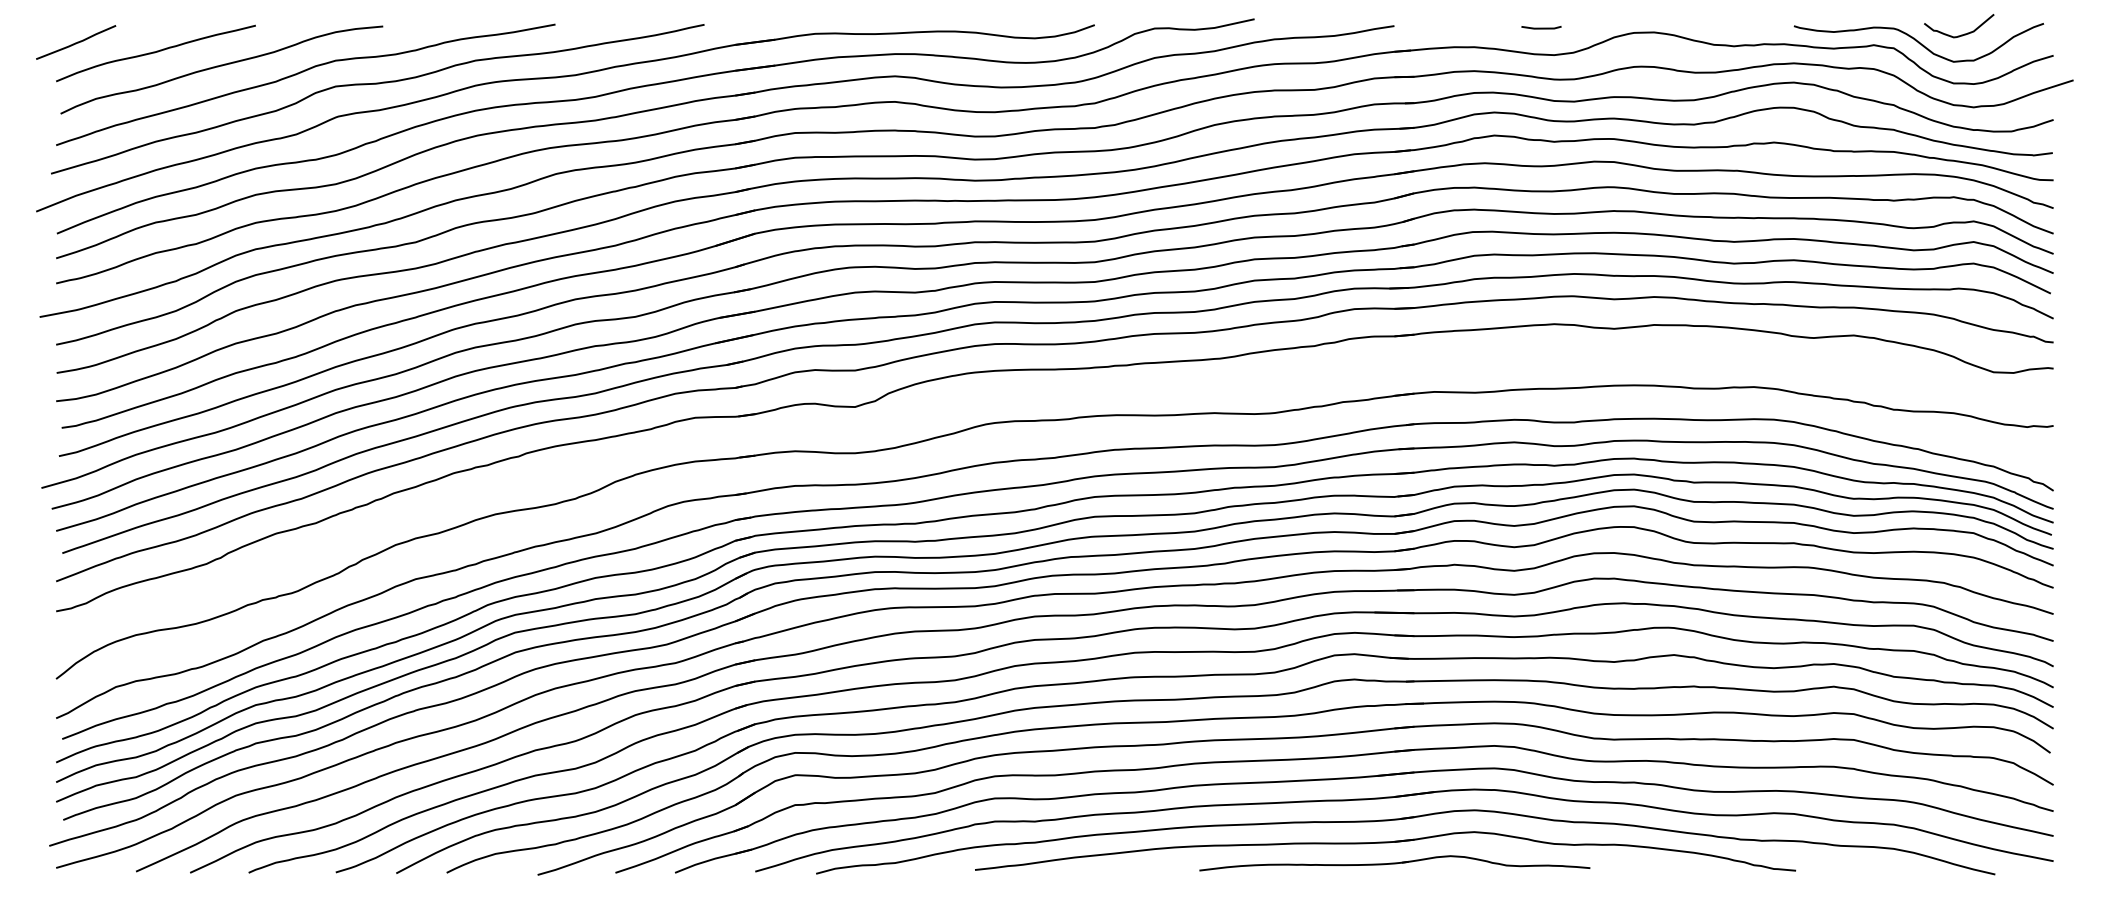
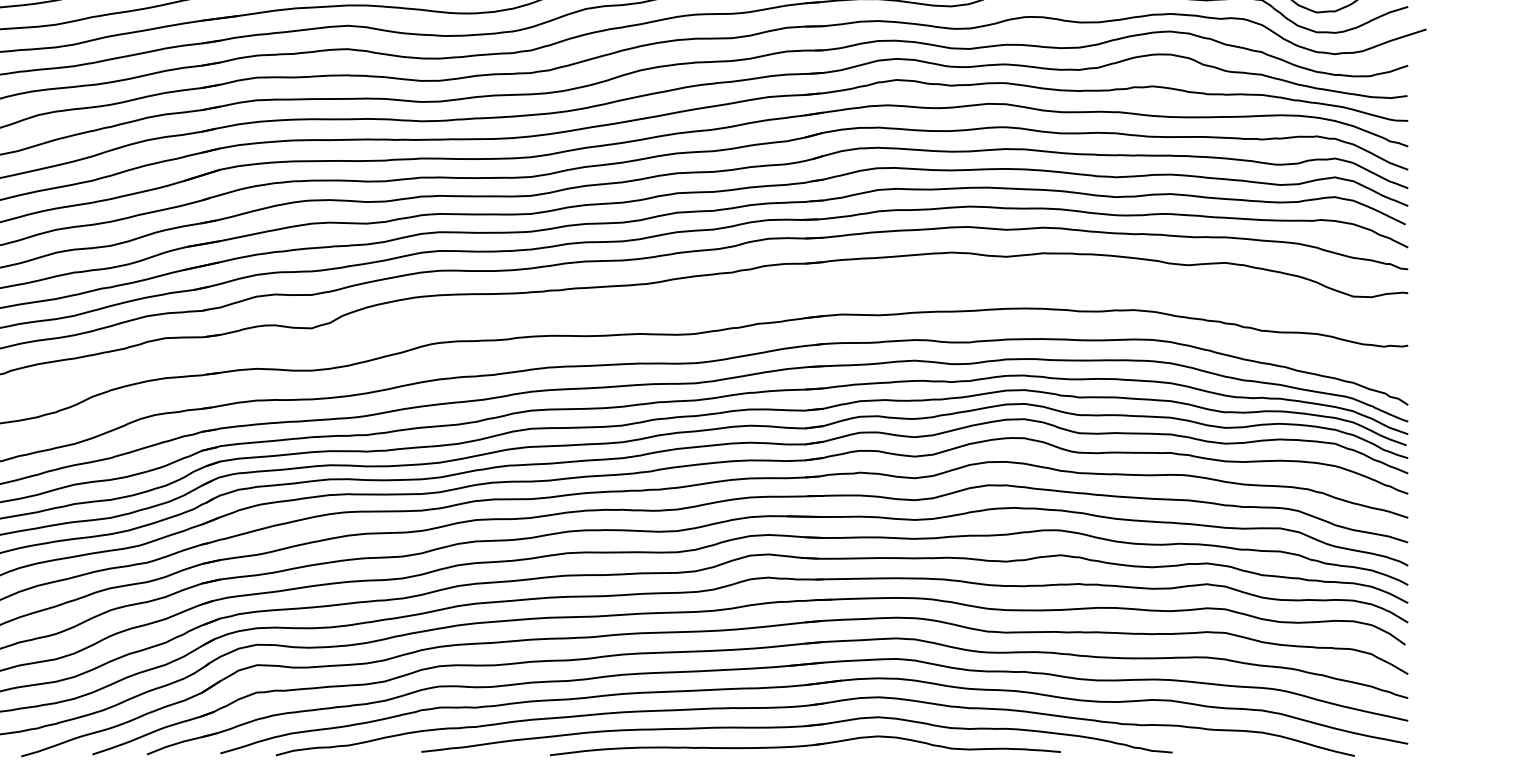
part: (1394, 863) -> (805, 745), size x1.43

